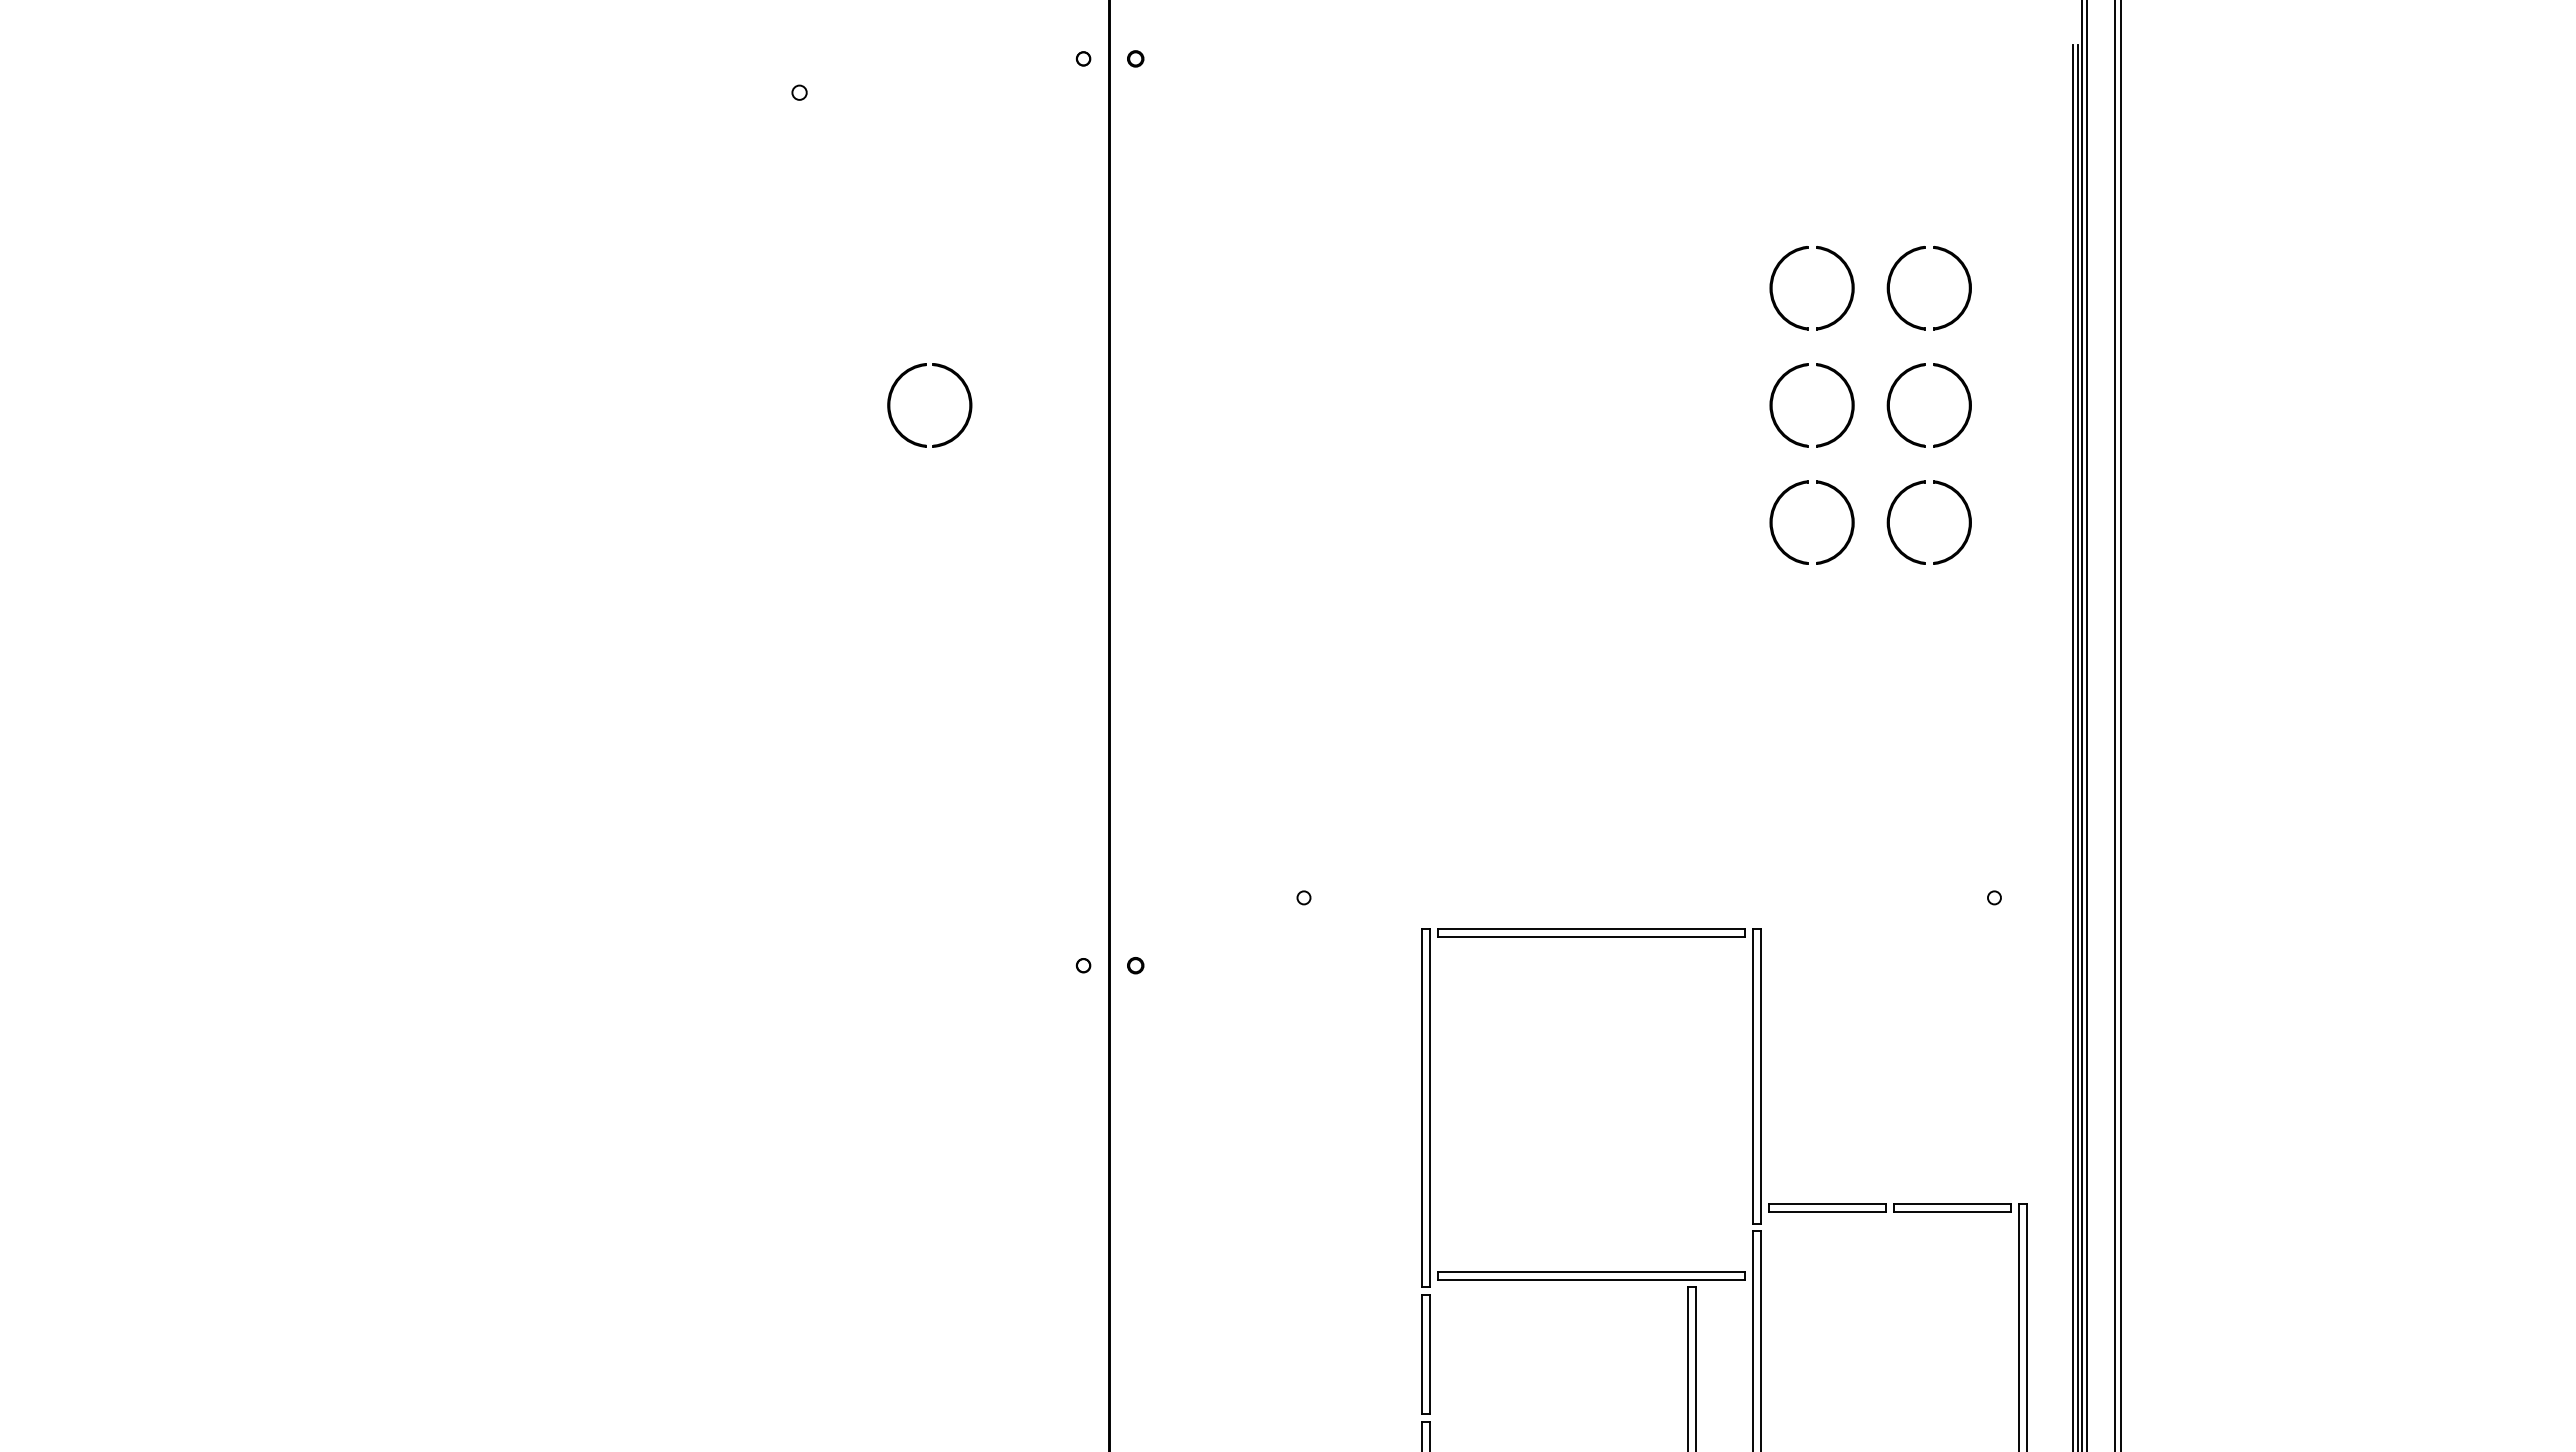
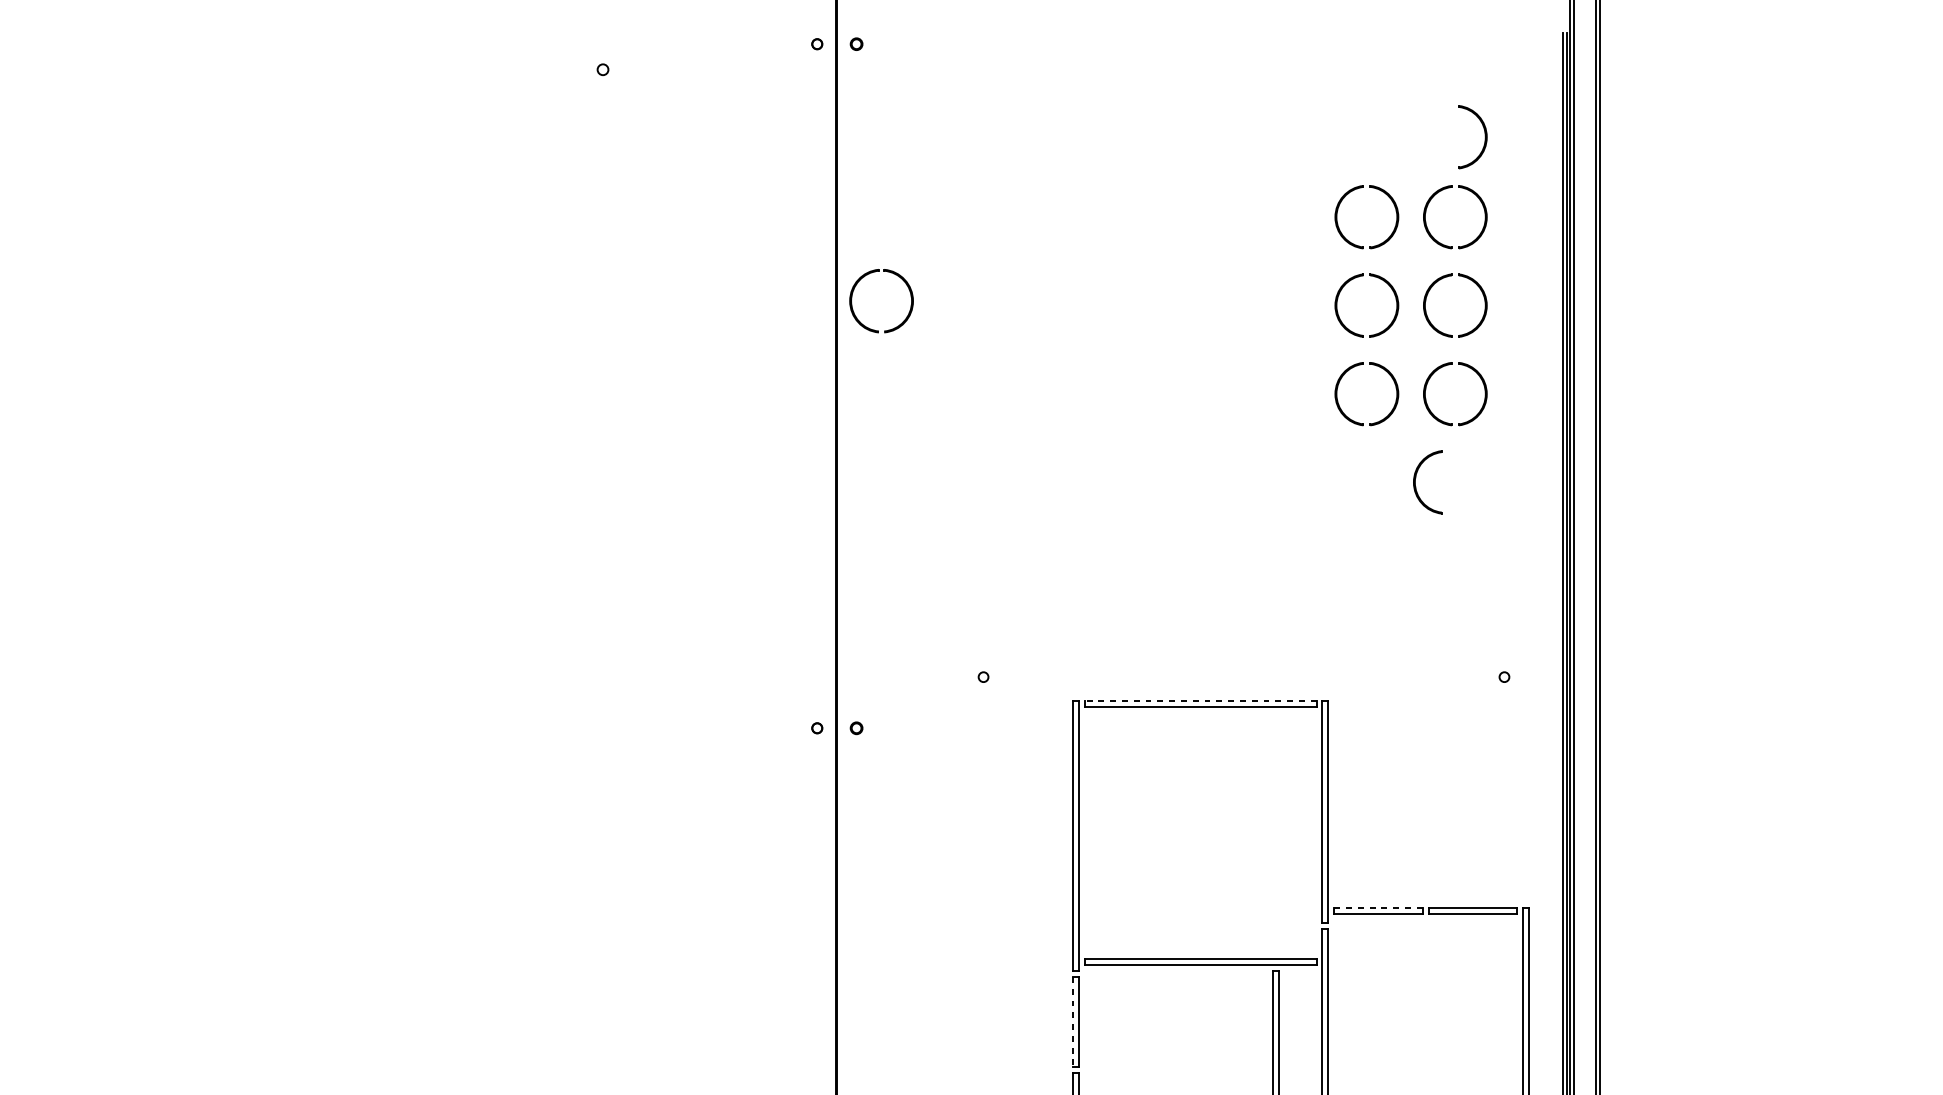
part: (1968, 182) -> (1484, 137), added
part: (891, 412) -> (852, 306), moved
part: (1876, 639) -> (1415, 482), added
line: (1591, 929) -> (1200, 701), solid -> dashed
line: (1827, 1204) -> (1378, 908), solid -> dashed
line: (1422, 1354) -> (1072, 1021), solid -> dashed

